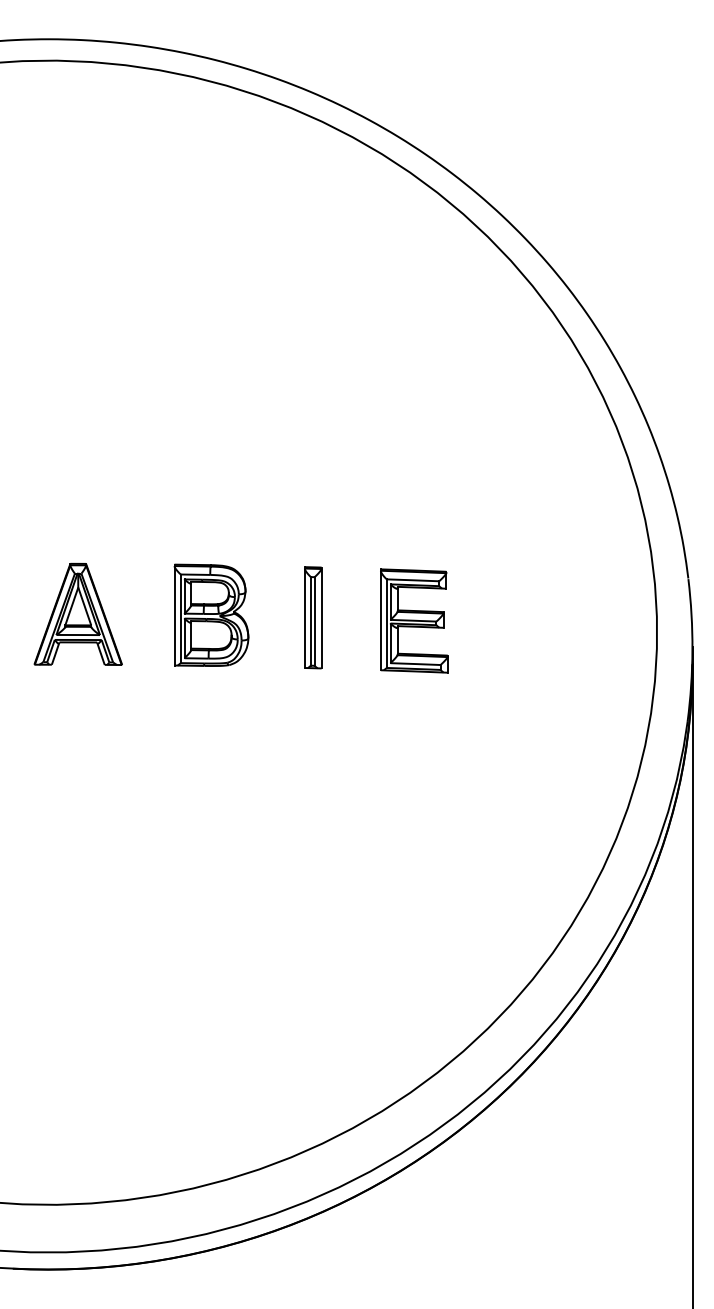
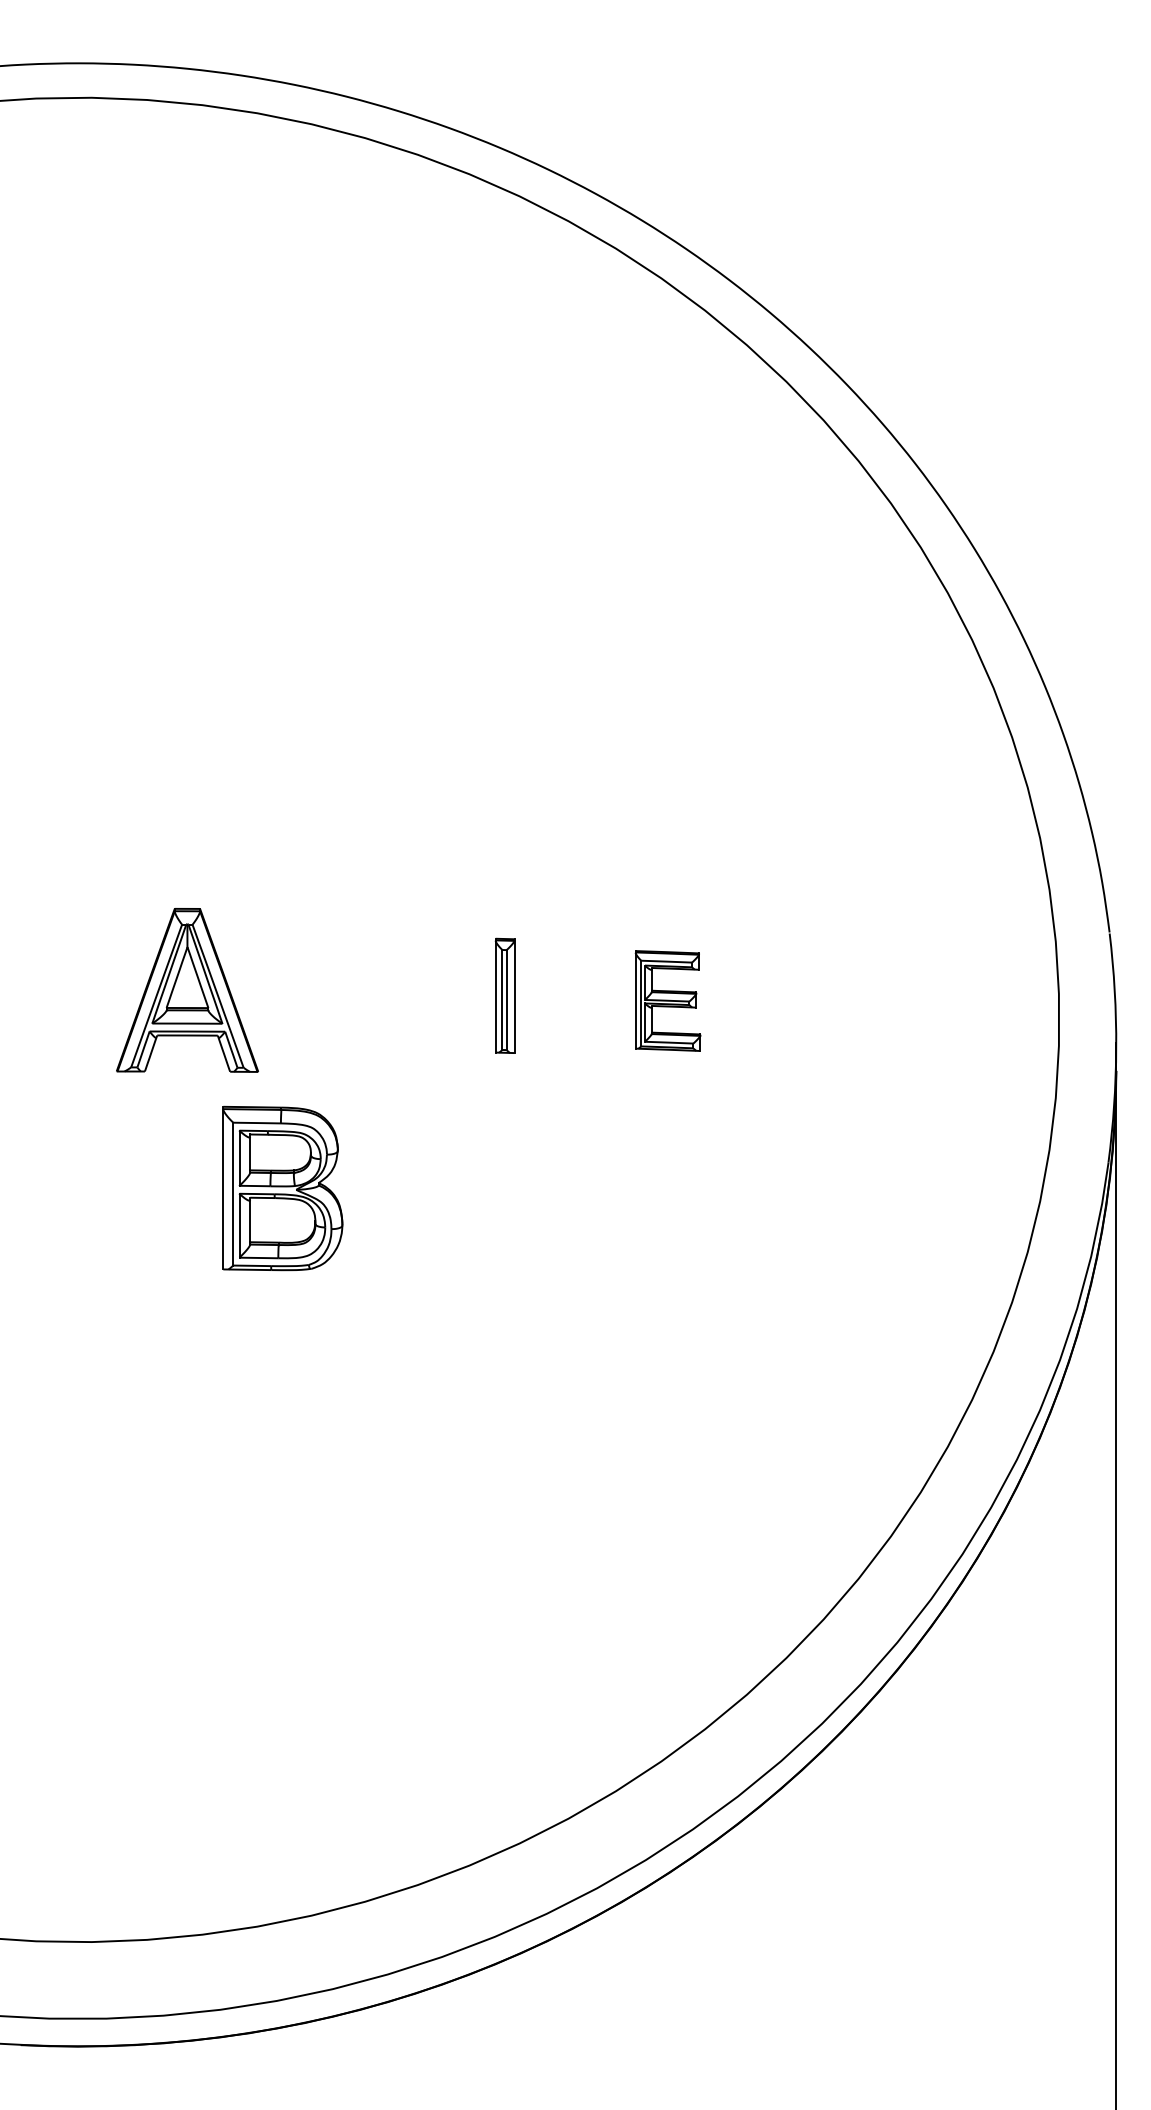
part: (77, 613) -> (186, 988), moved
part: (211, 614) -> (282, 1187), moved
part: (313, 617) -> (505, 995), size x0.7
part: (414, 620) -> (668, 1000), size x0.6

